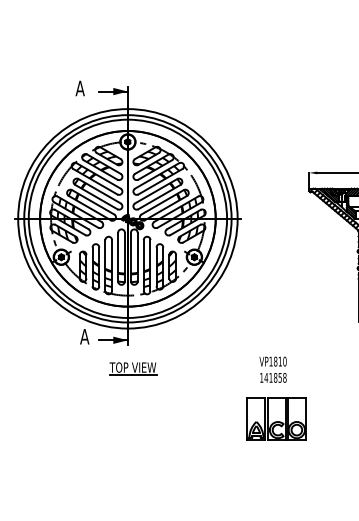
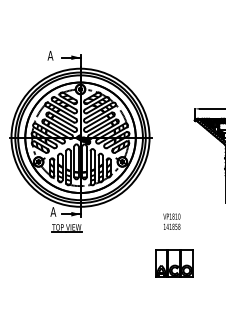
part: (132, 369) -> (66, 228), moved
text: (272, 369) -> (171, 221), moved

